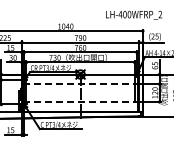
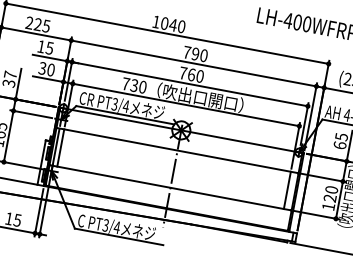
line: (81, 84) -> (179, 151), dashed -> solid
line: (81, 101) -> (172, 187), dashed -> solid

